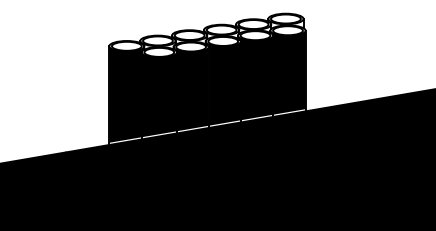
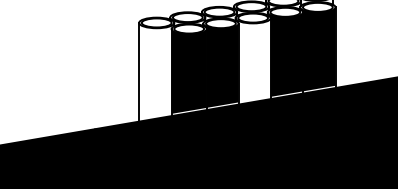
fill: (219, 83) -> (249, 60), removed
fill: (126, 94) -> (156, 71), removed

